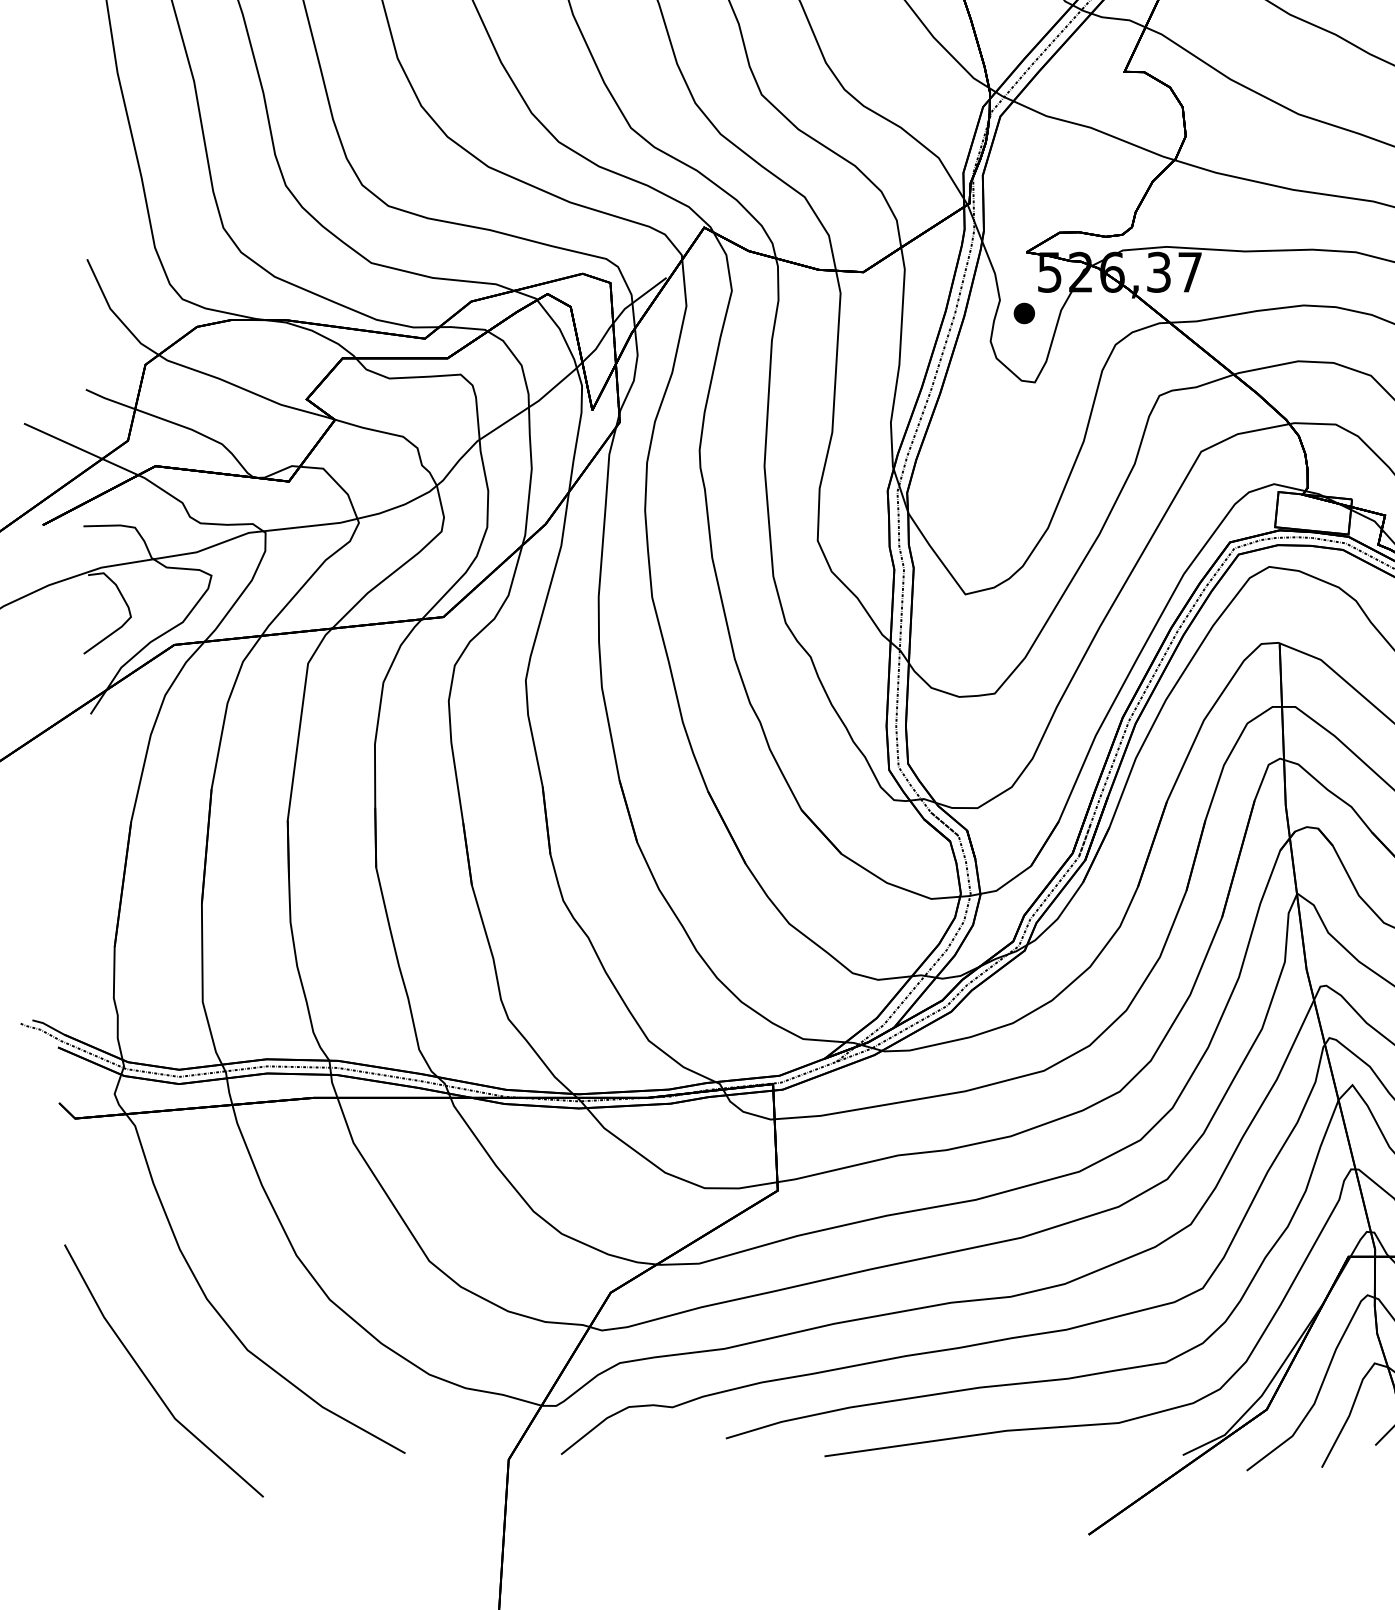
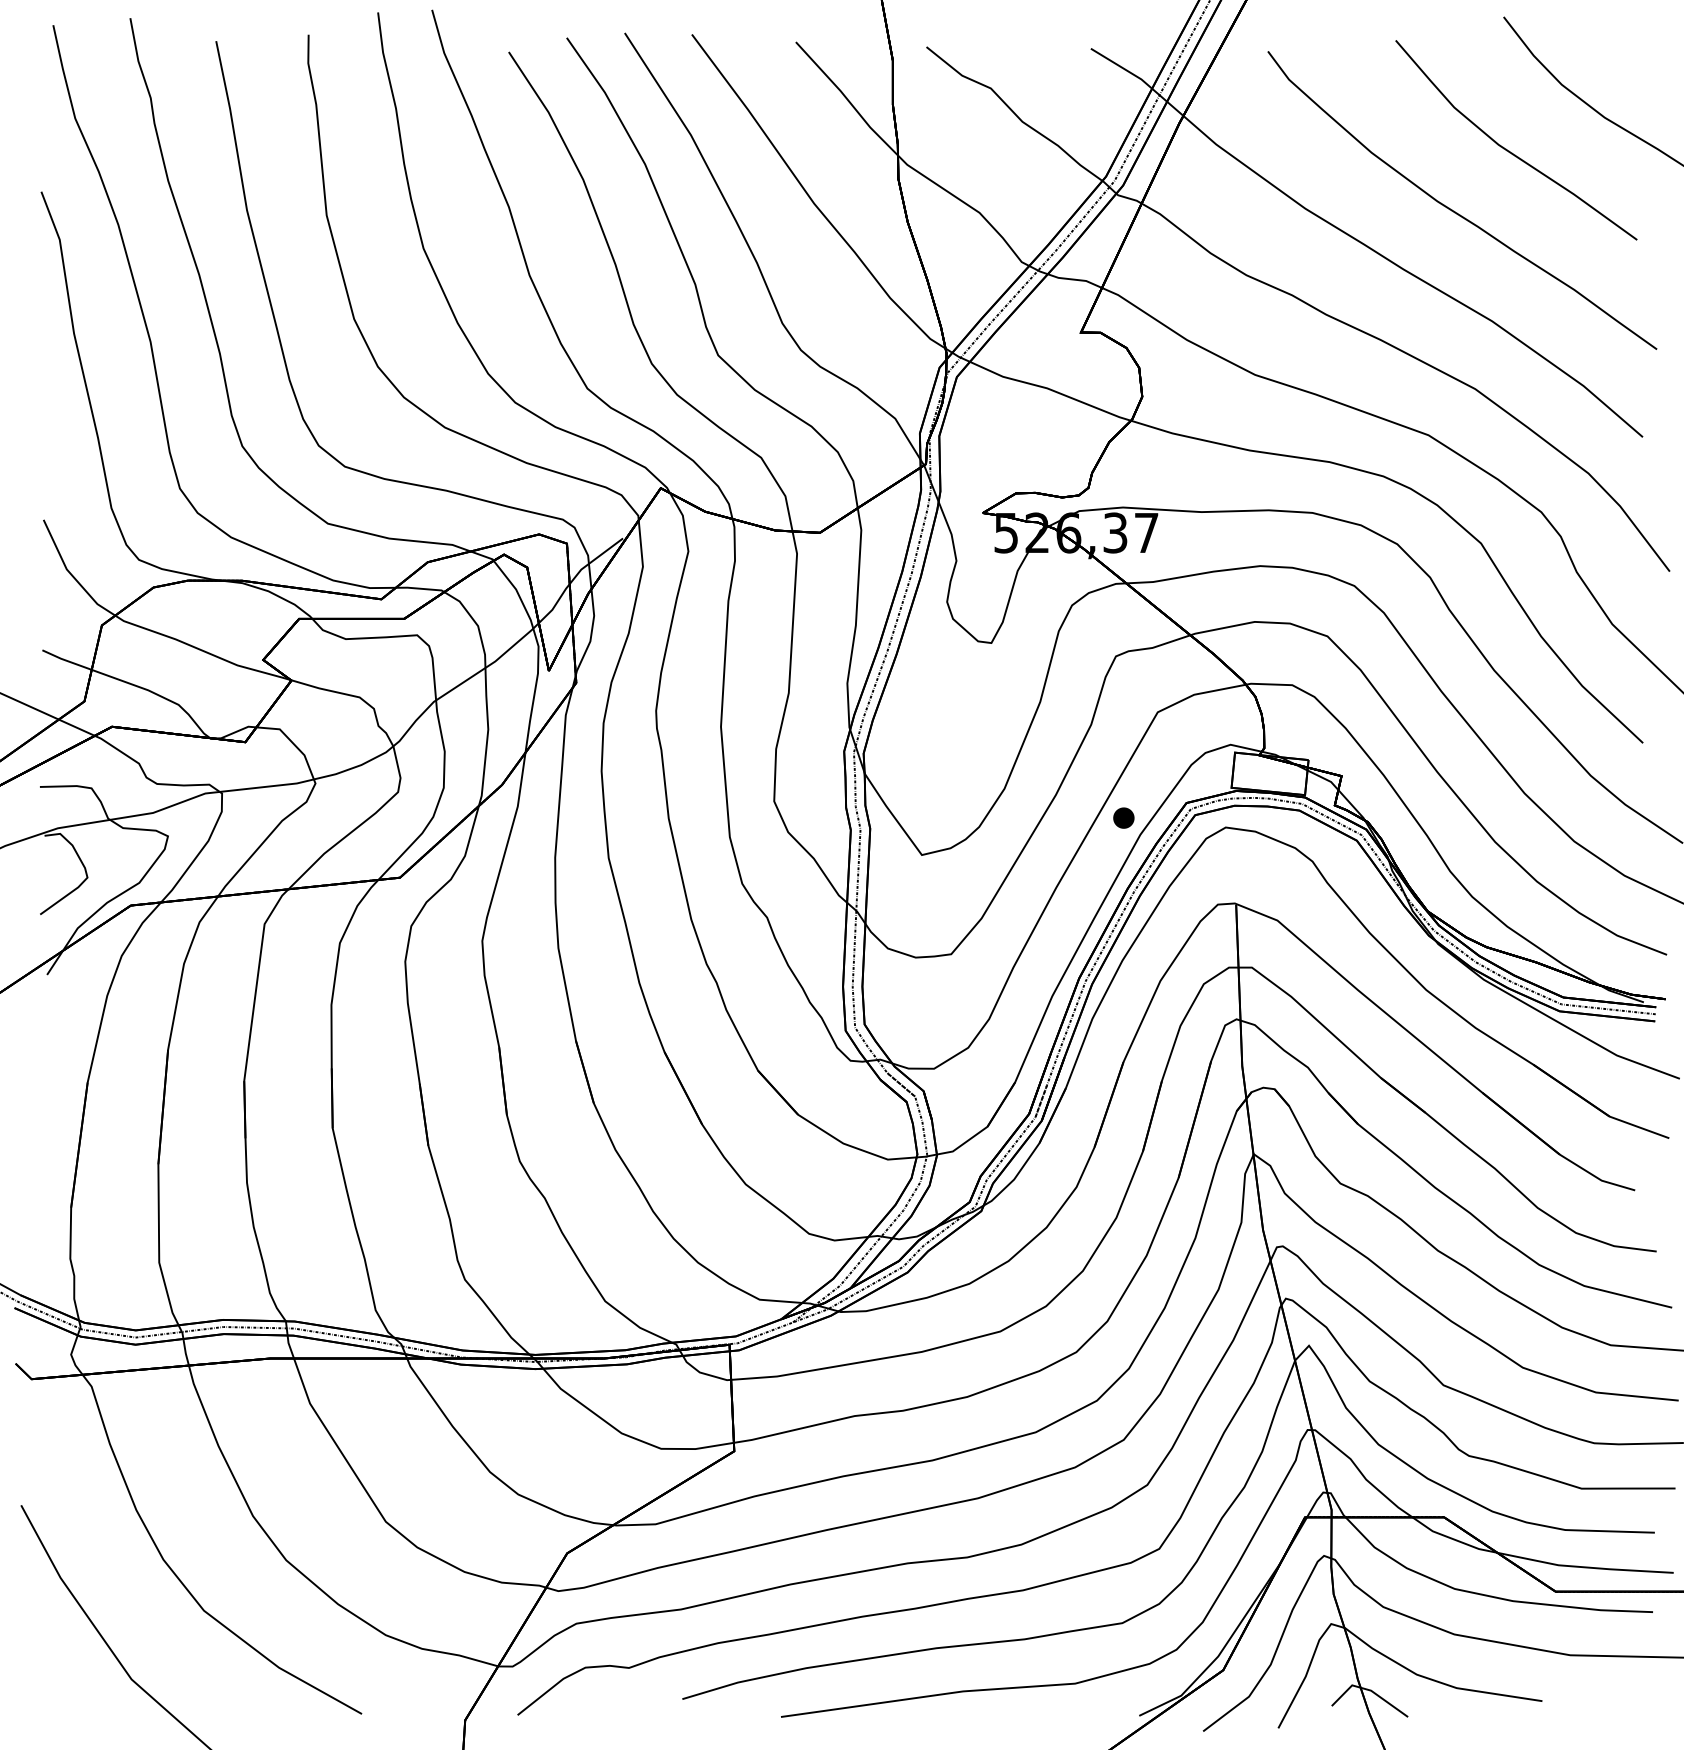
part: (1024, 312) -> (1123, 817), moved

